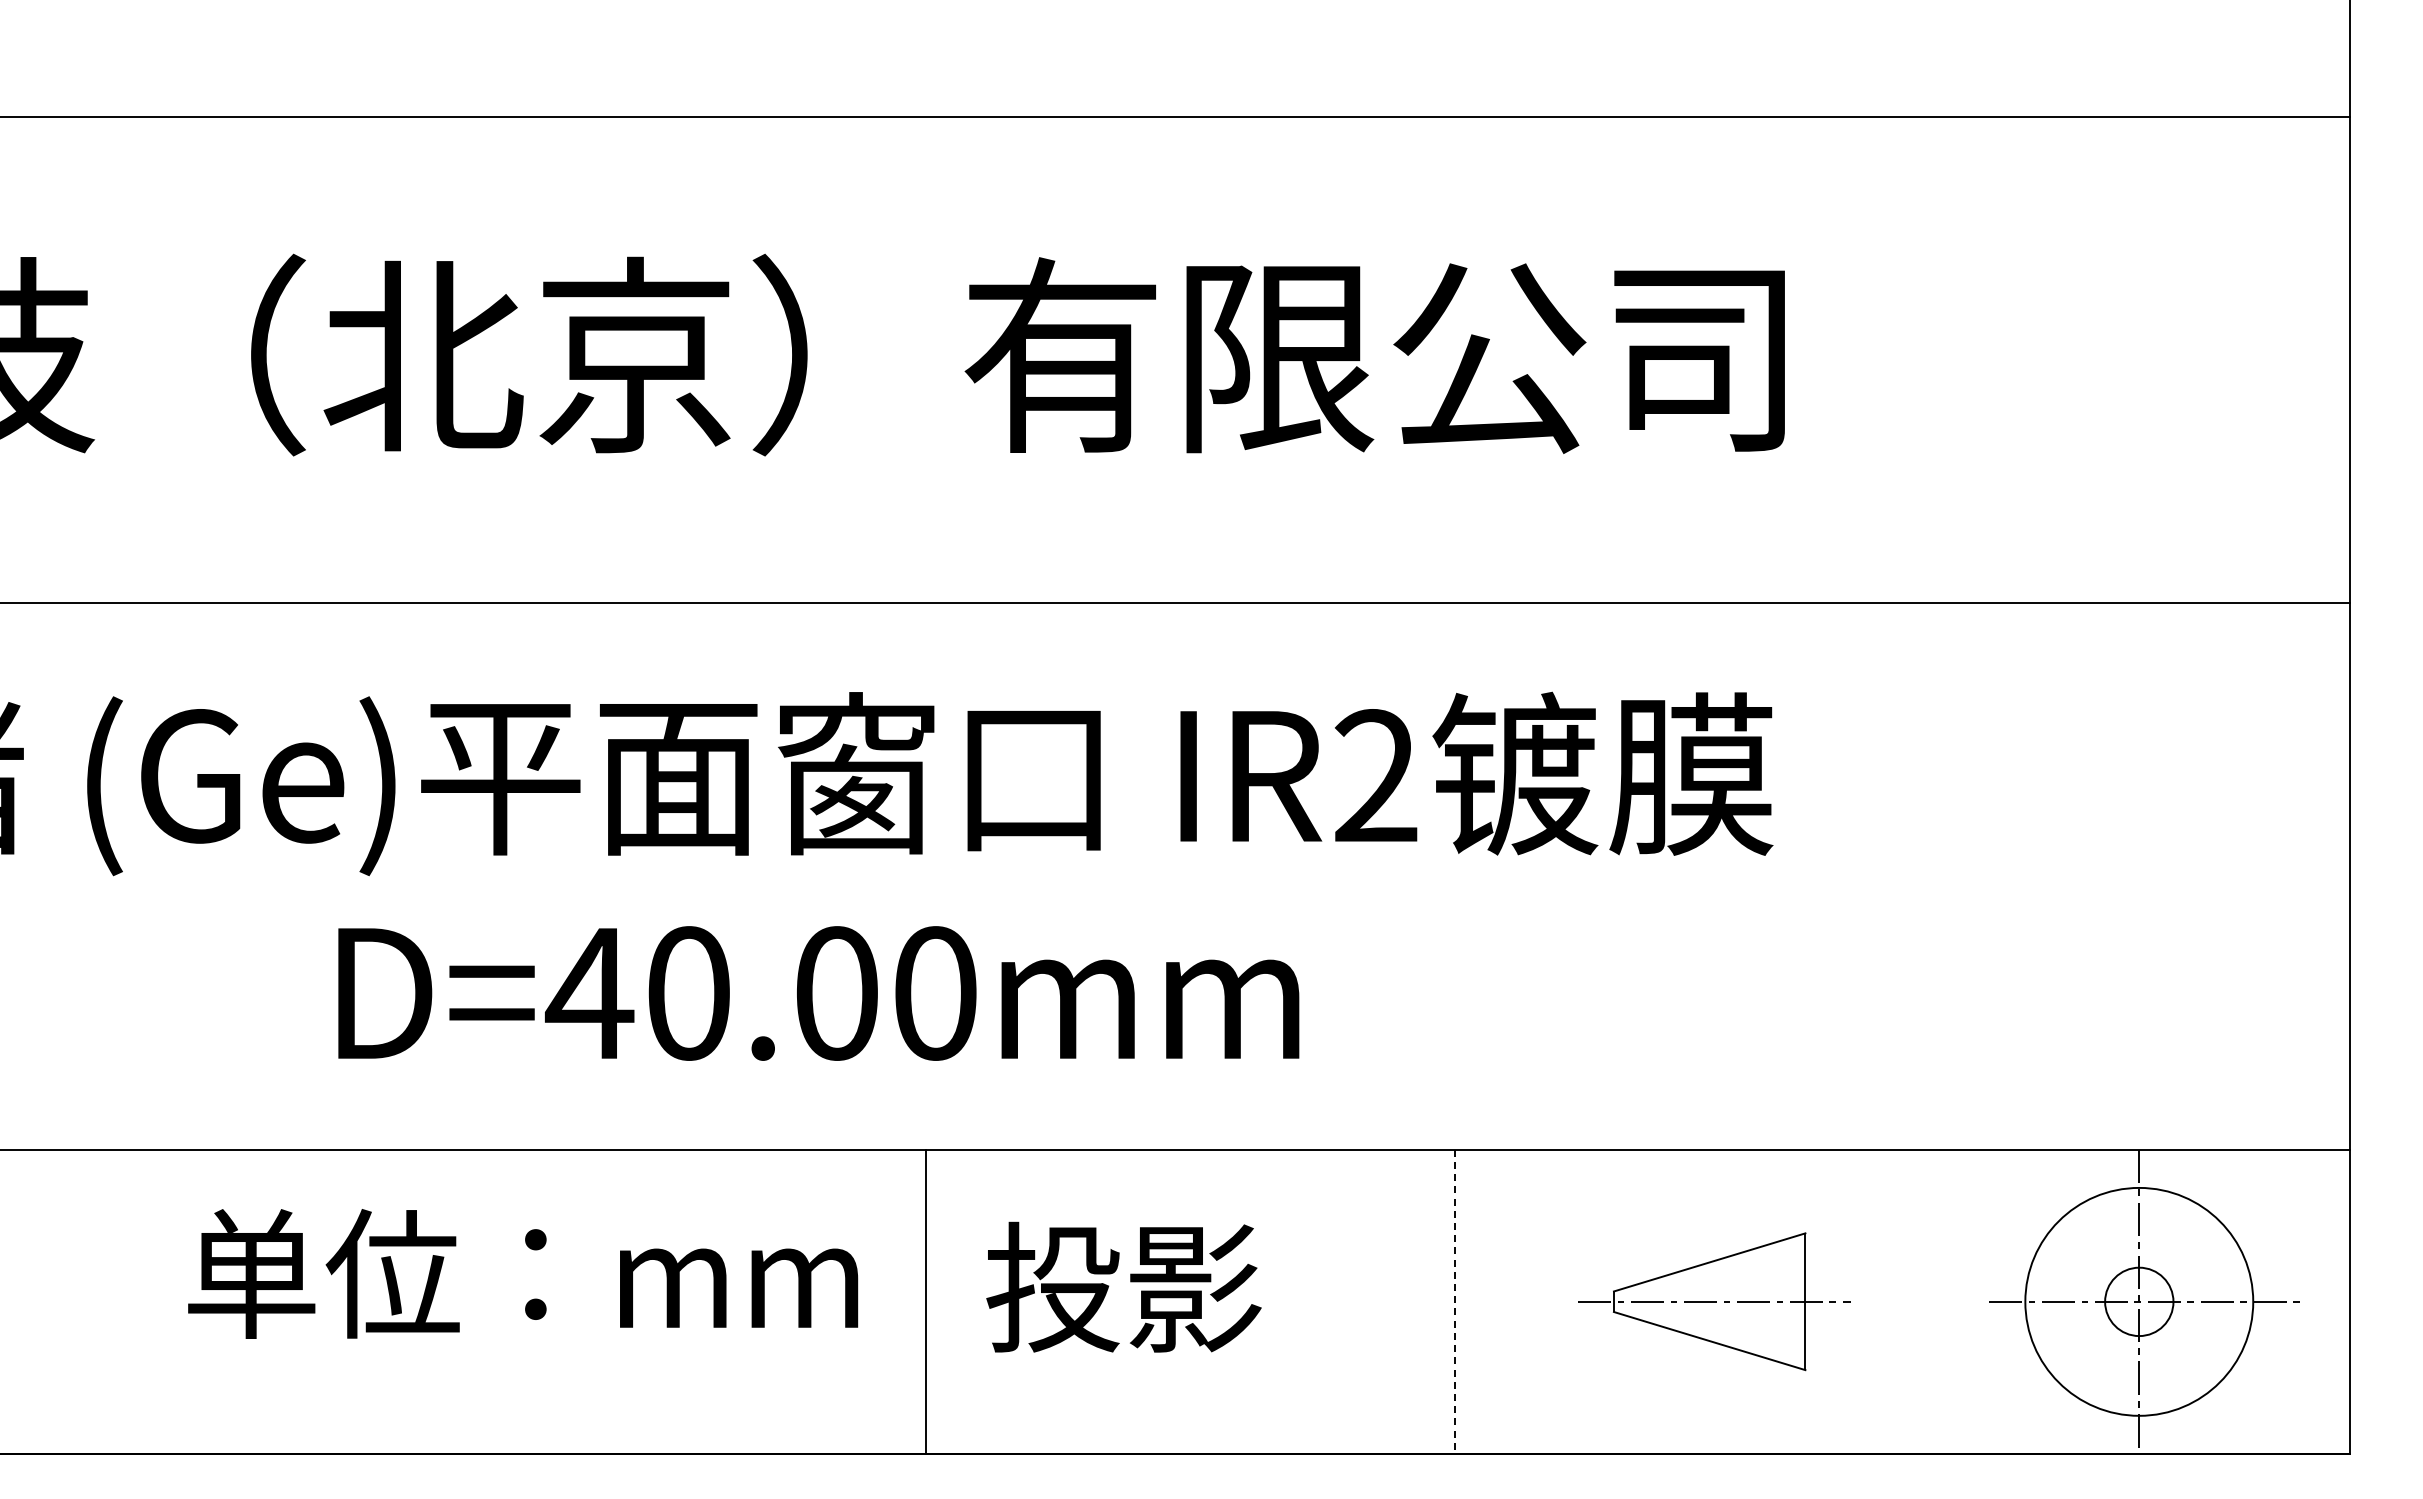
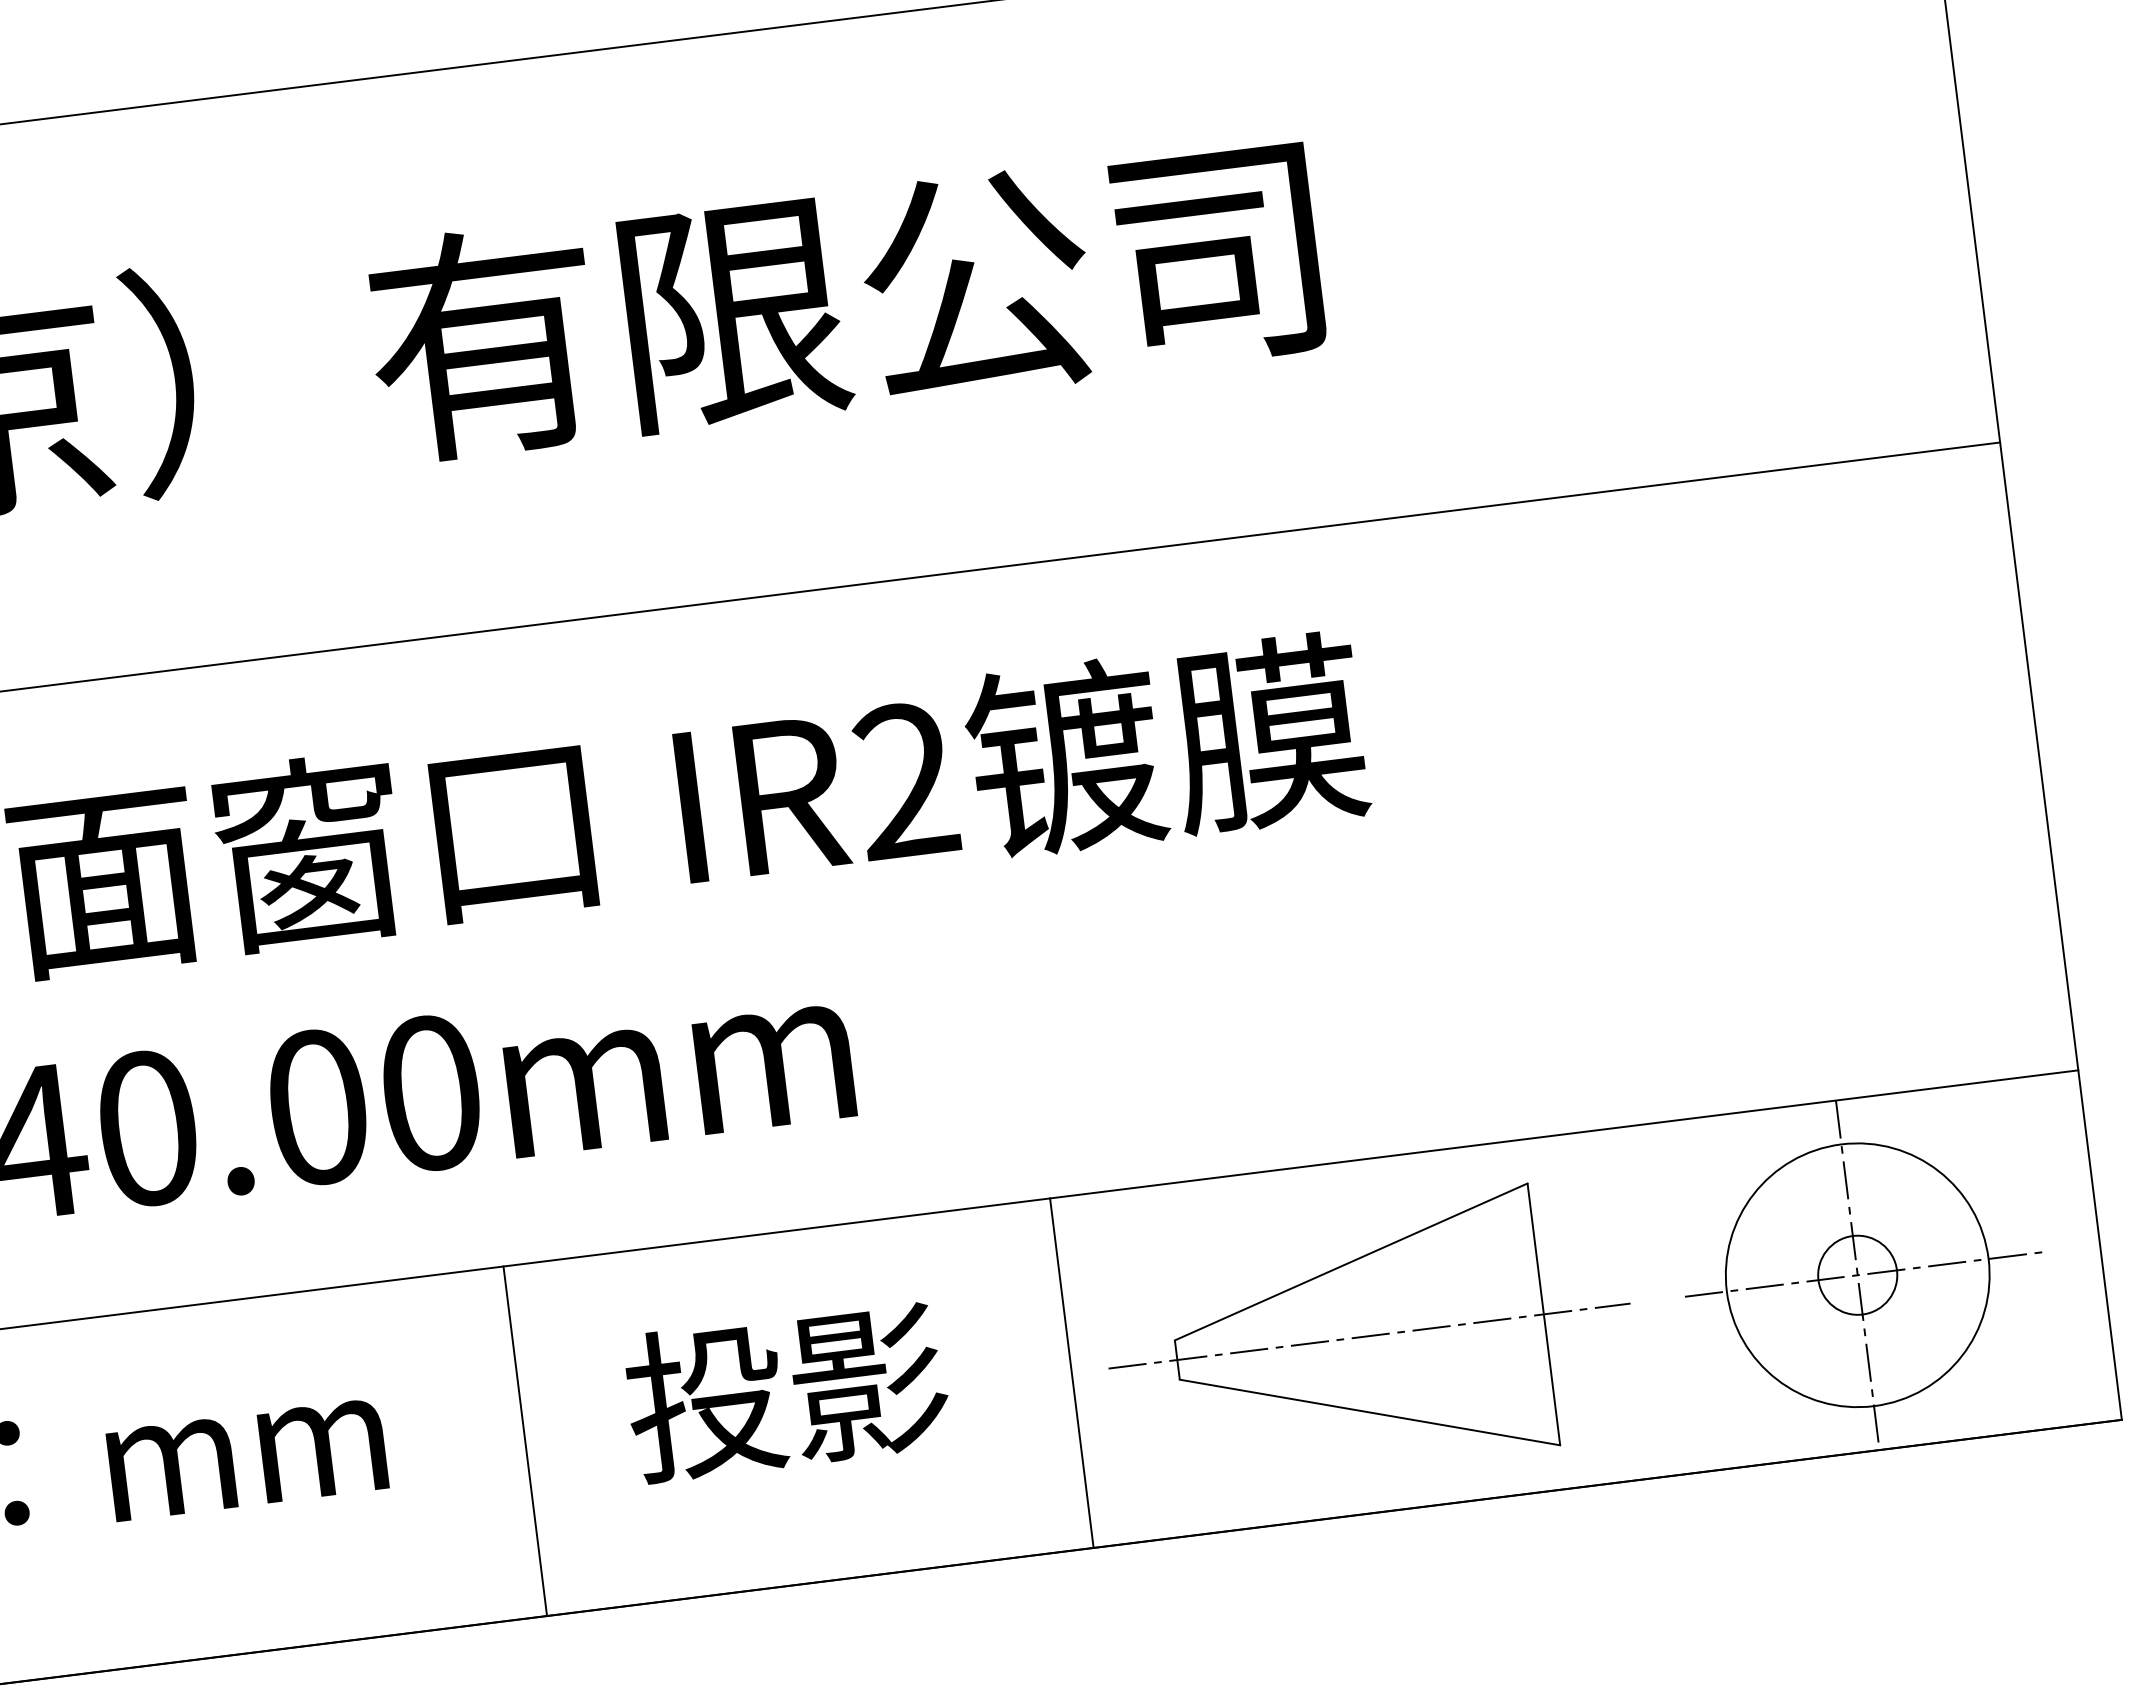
text: (1123, 1286) -> (786, 1390), moved
line: (926, 1301) -> (525, 1440), moved
part: (1714, 1301) -> (1369, 1335), size x1.67
line: (1455, 1302) -> (1072, 1373), dashed -> solid

